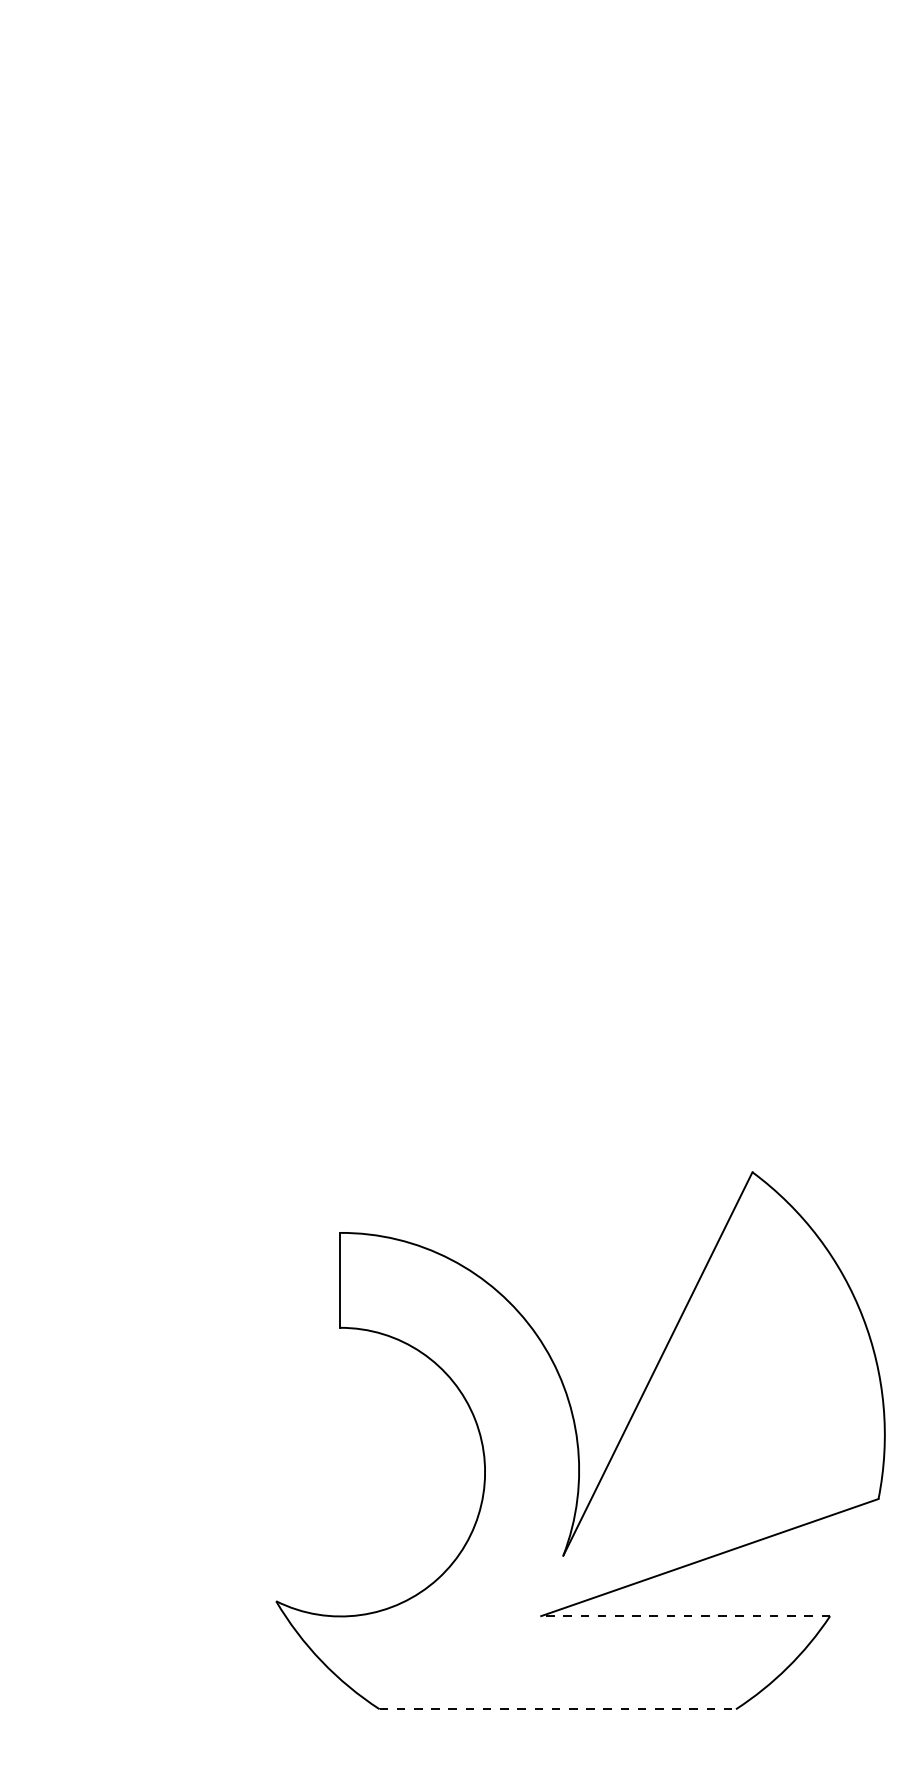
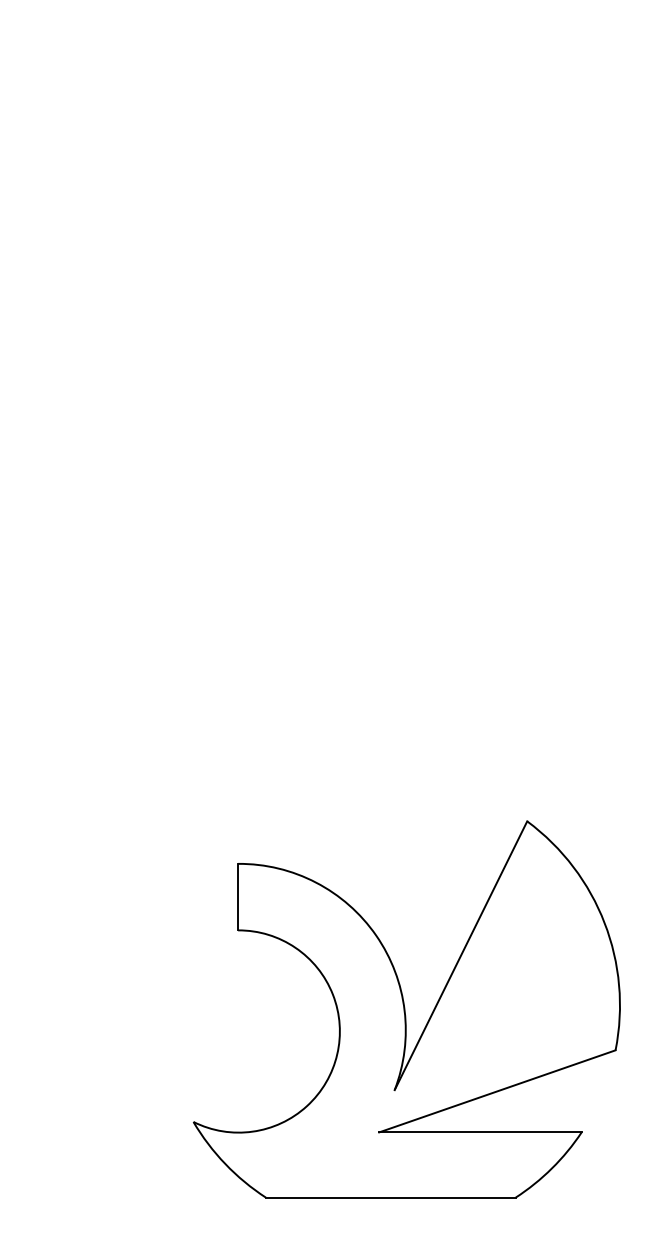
line: (685, 1616) -> (480, 1132), dashed -> solid
line: (558, 1709) -> (391, 1197), dashed -> solid

